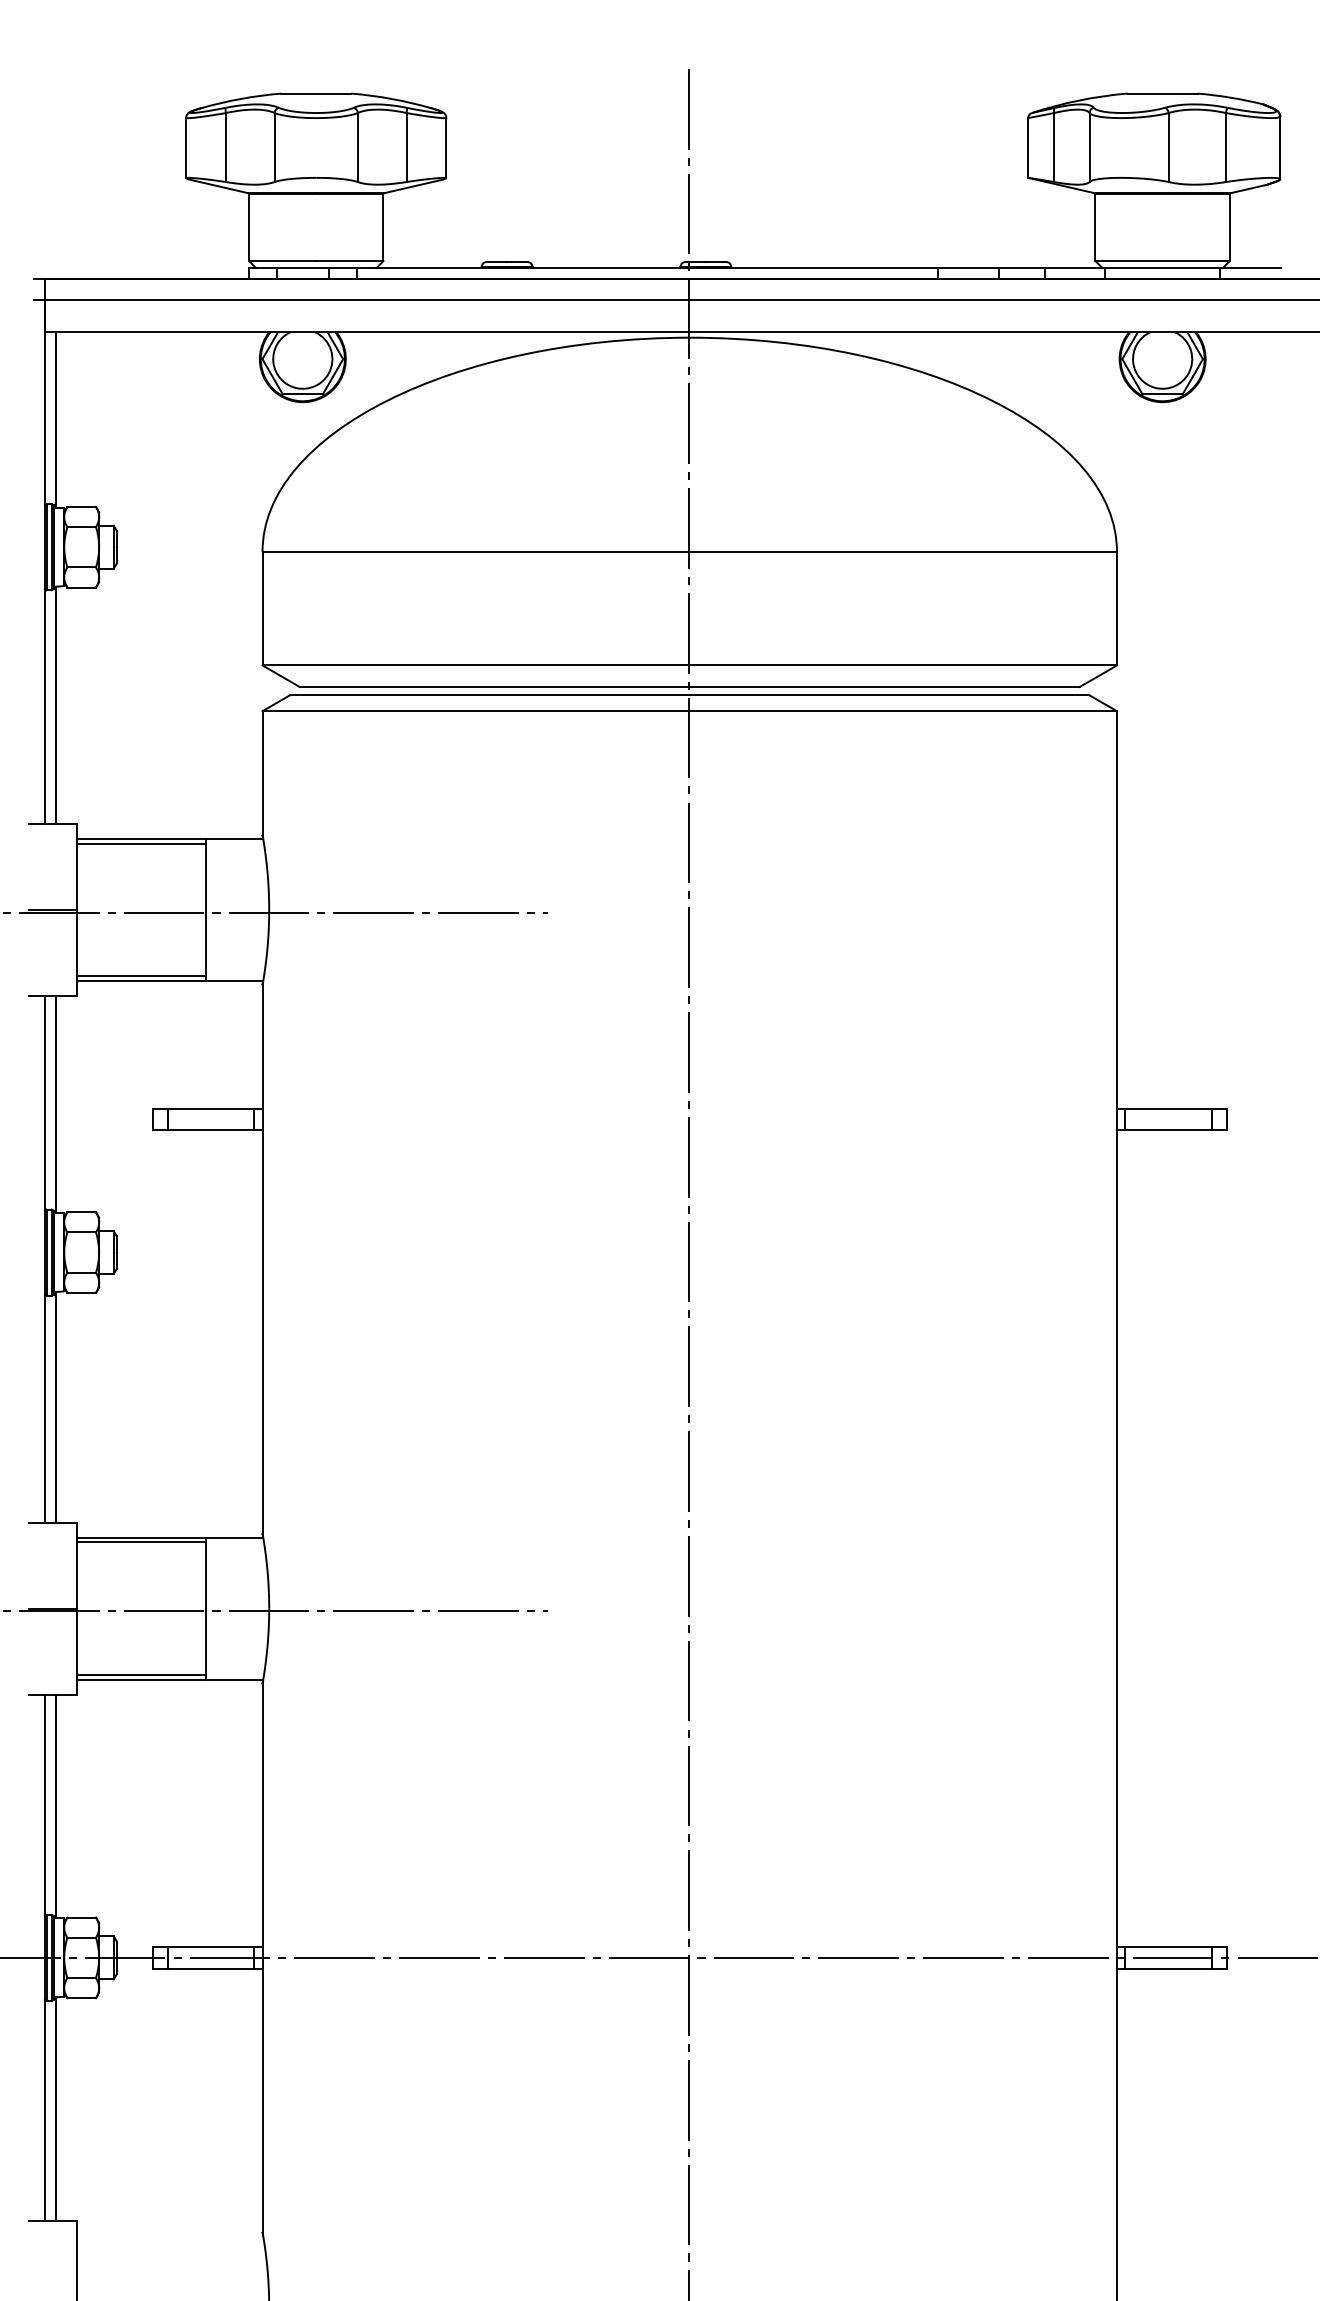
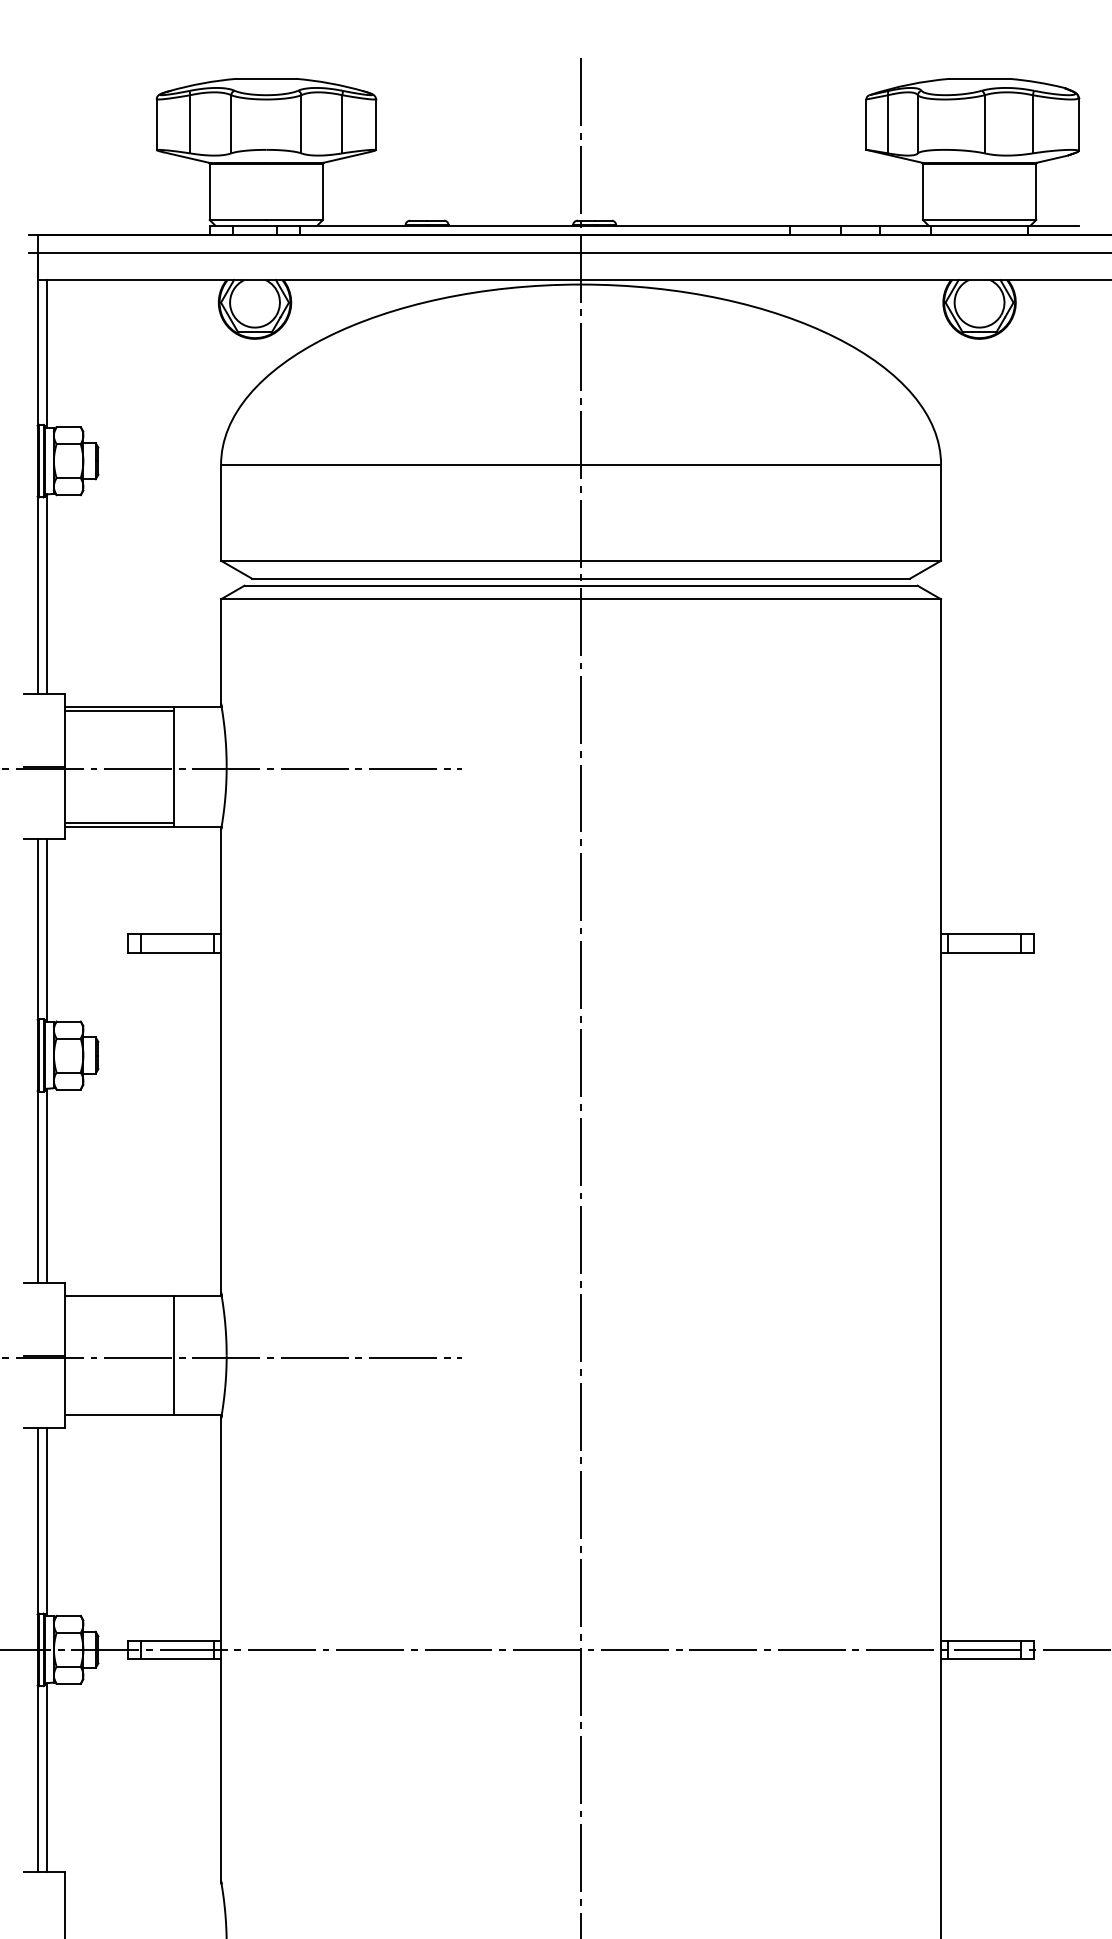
line: (141, 1542) -> (119, 1299), removed
line: (141, 1674) -> (119, 1411), removed

